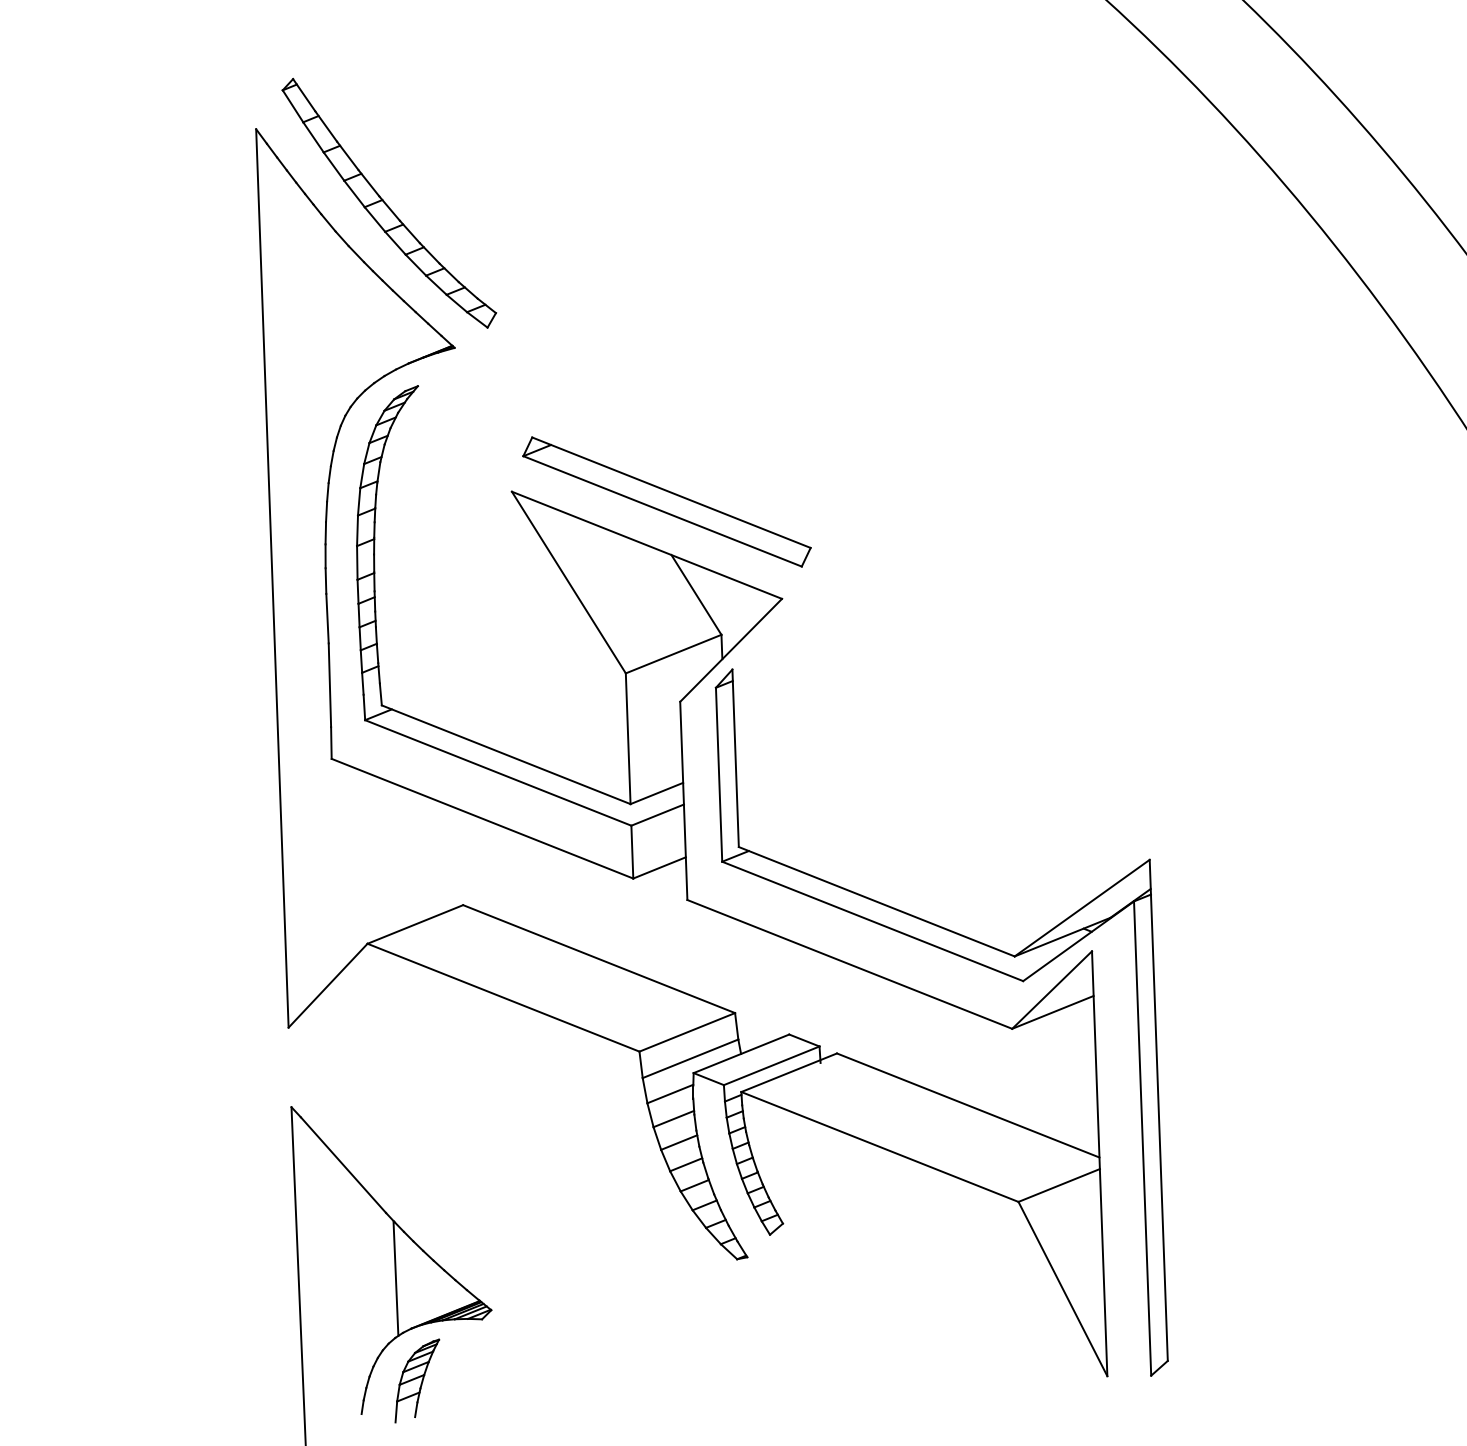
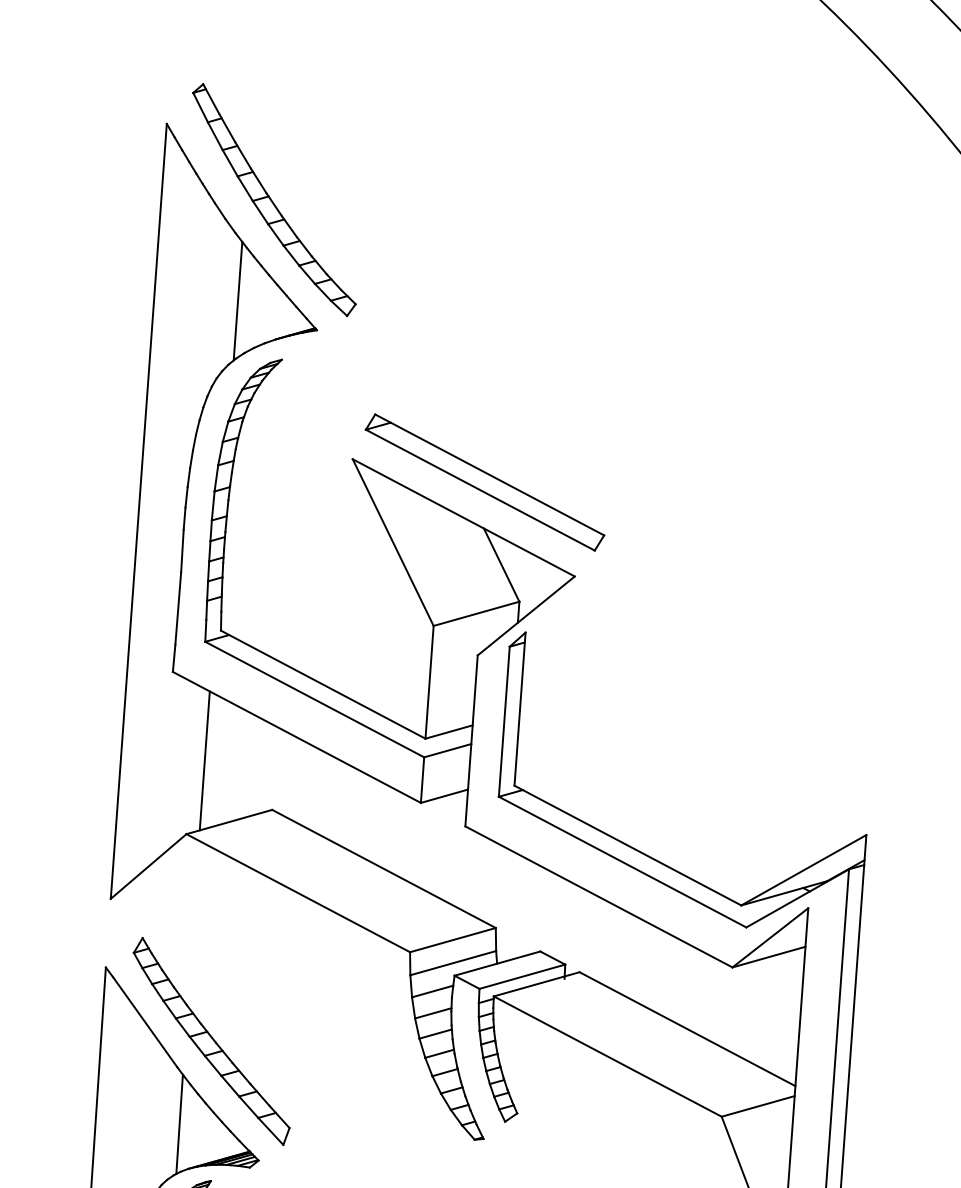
line: (359, 324) -> (237, 301), added
line: (379, 856) -> (204, 760), added
part: (421, 1178) -> (210, 1040), added

